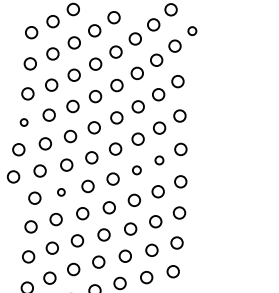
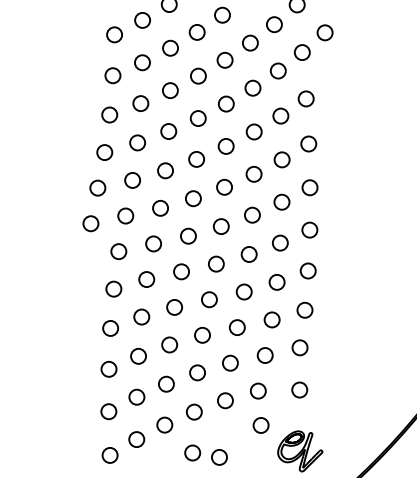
circle: (191, 30) -> (324, 32), size x1.43
circle: (23, 122) -> (104, 152), size x1.67
circle: (159, 159) -> (281, 201), size x1.43
circle: (136, 169) -> (252, 214), size x1.43
circle: (61, 192) -> (153, 243), size x1.67

